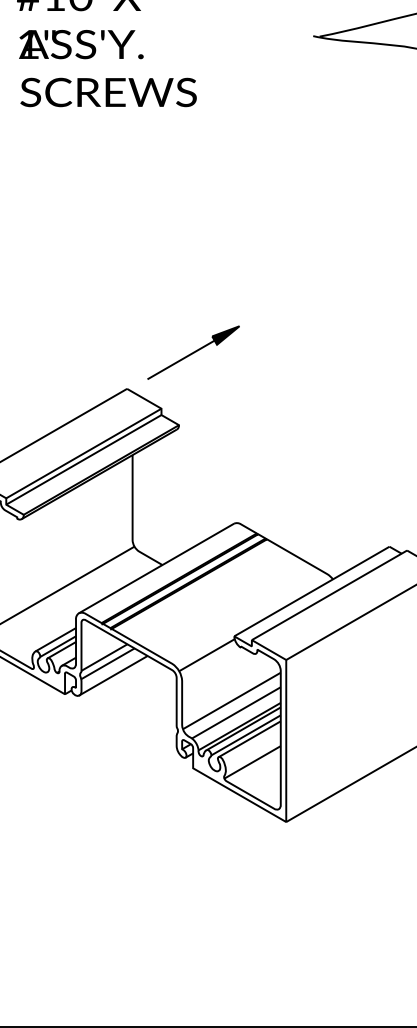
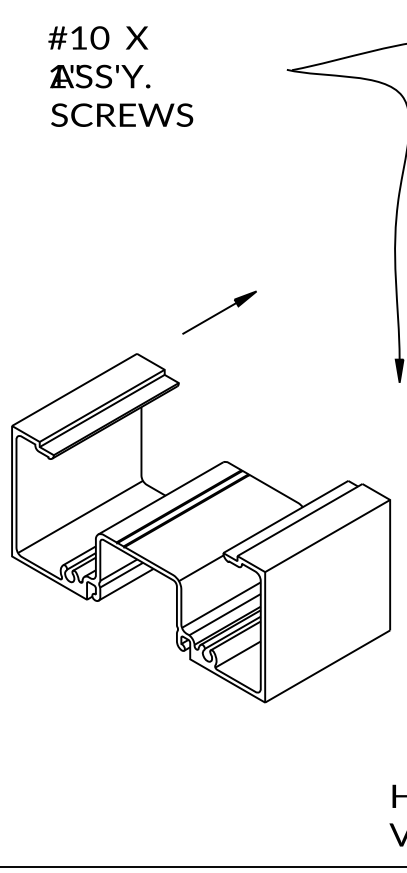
part: (193, 352) -> (219, 312), moved

